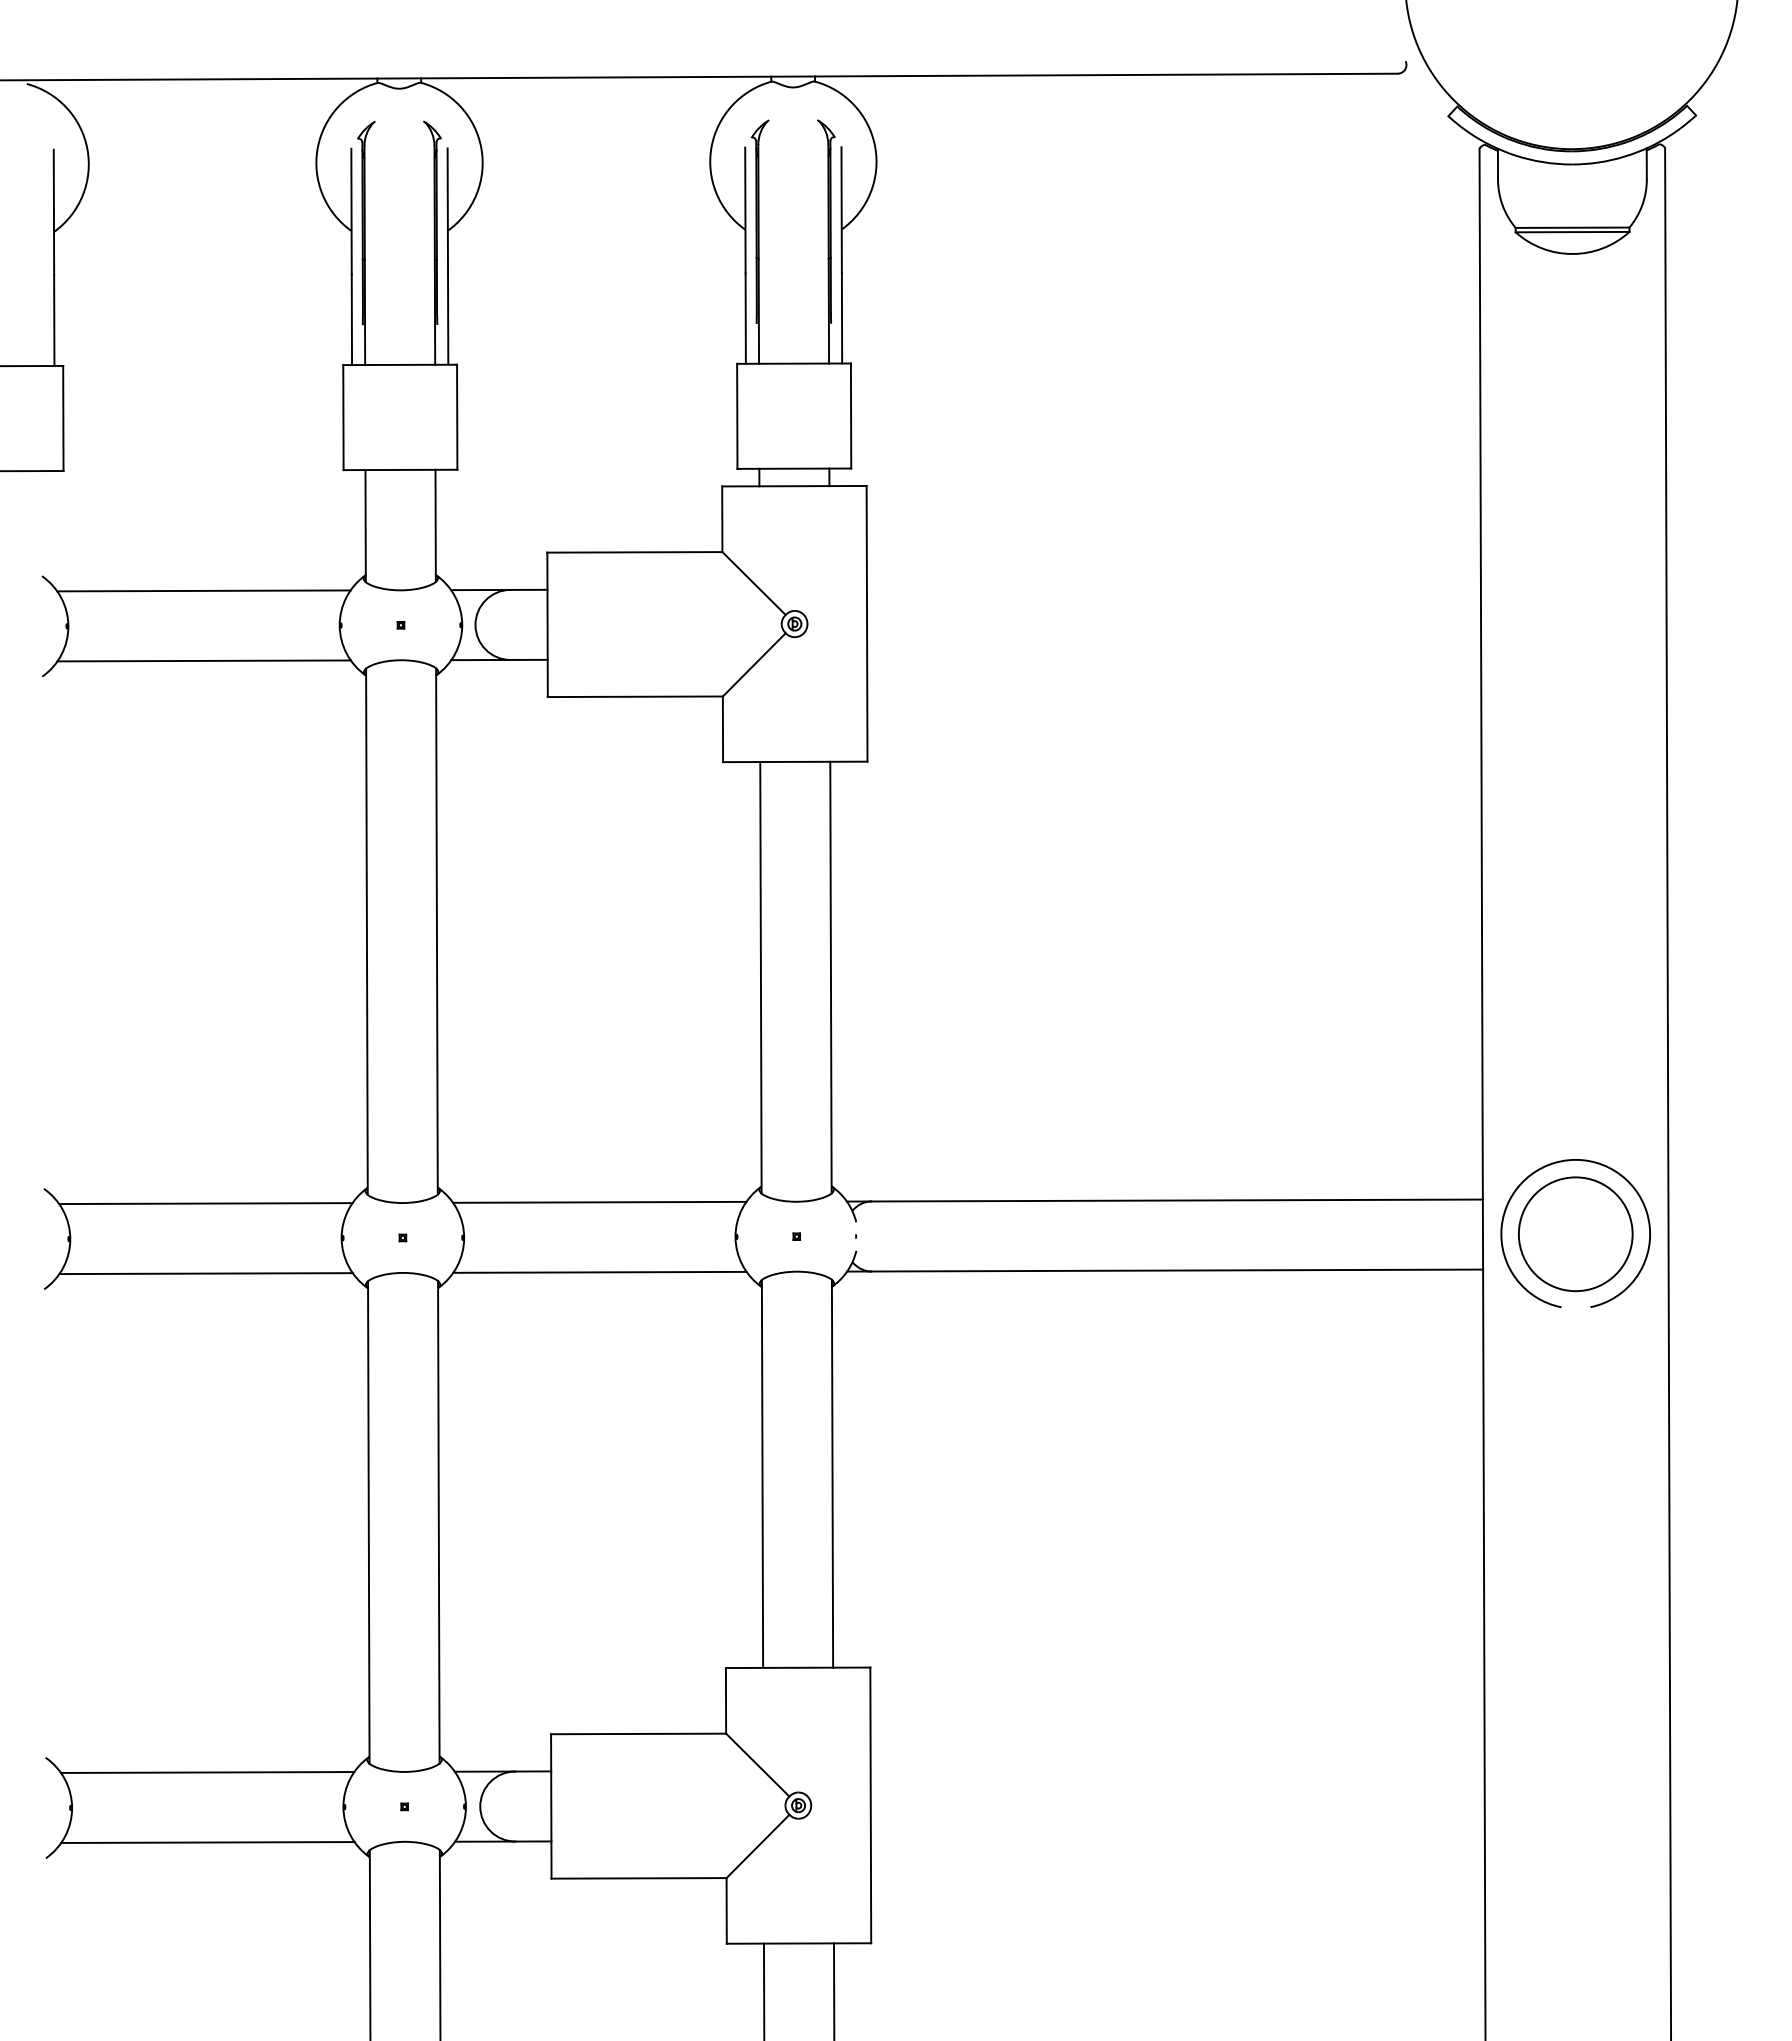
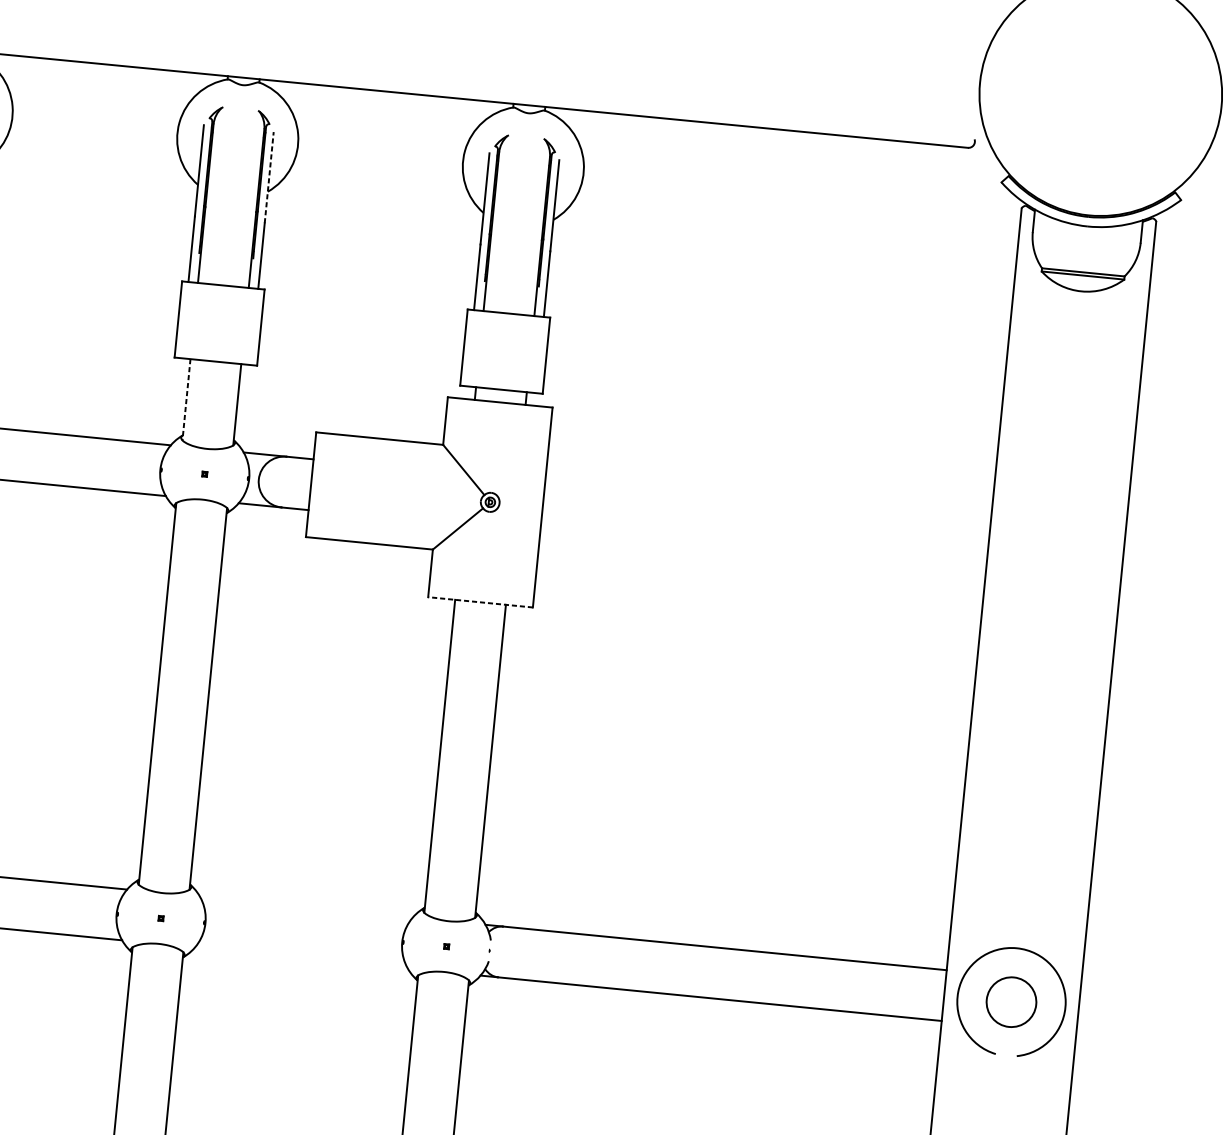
line: (447, 211) -> (268, 177), solid -> dashed
line: (365, 526) -> (186, 400), solid -> dashed
line: (794, 761) -> (480, 601), solid -> dashed
line: (599, 1201) -> (306, 906), removed
circle: (1575, 1234) -> (1011, 1002), size x0.6
line: (599, 1271) -> (301, 957), removed

